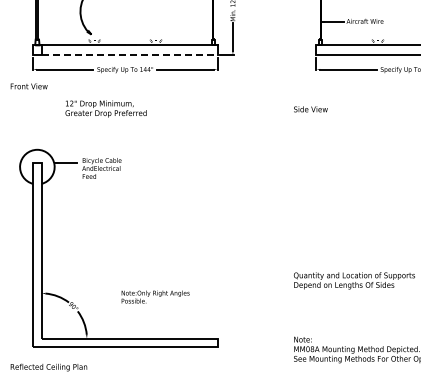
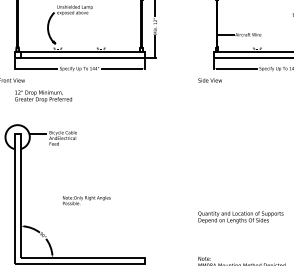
line: (129, 54) -> (82, 58), dashed -> solid
text: (105, 108) -> (43, 96), moved
text: (310, 109) -> (209, 80), moved
text: (155, 296) -> (86, 200), moved

